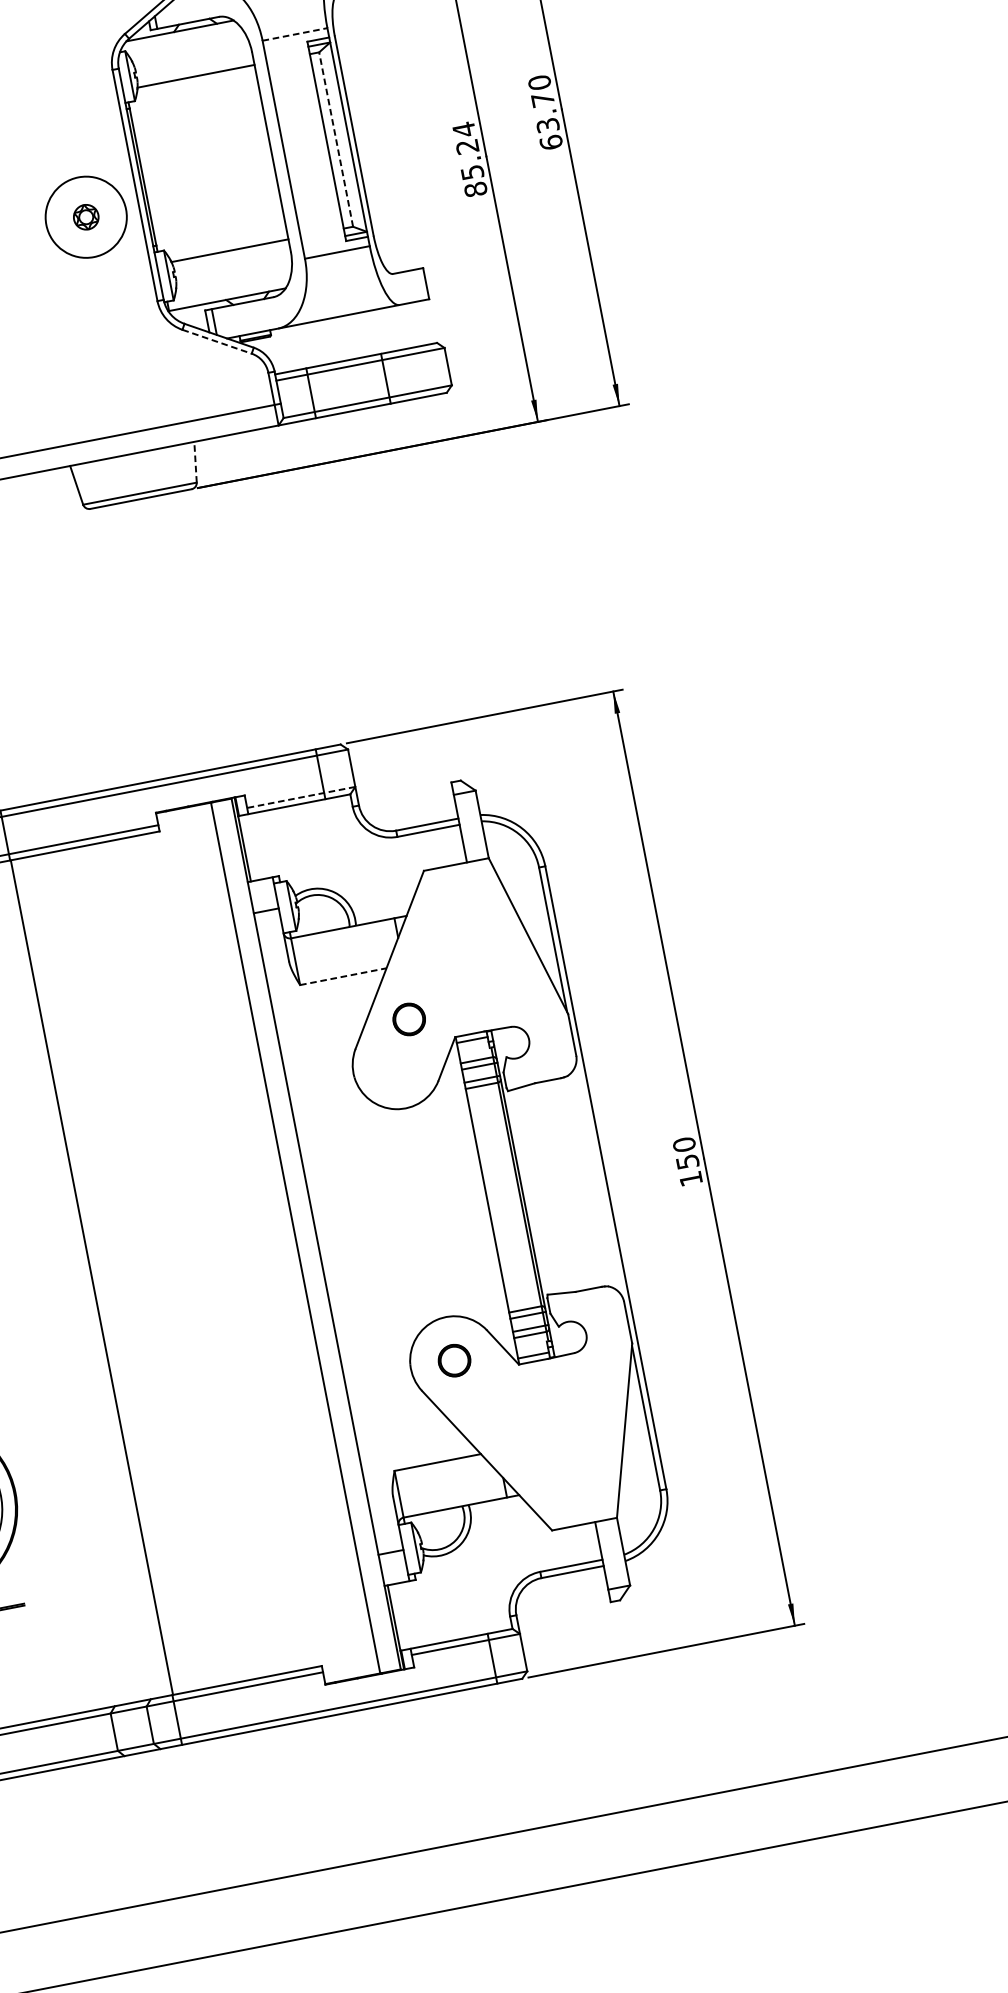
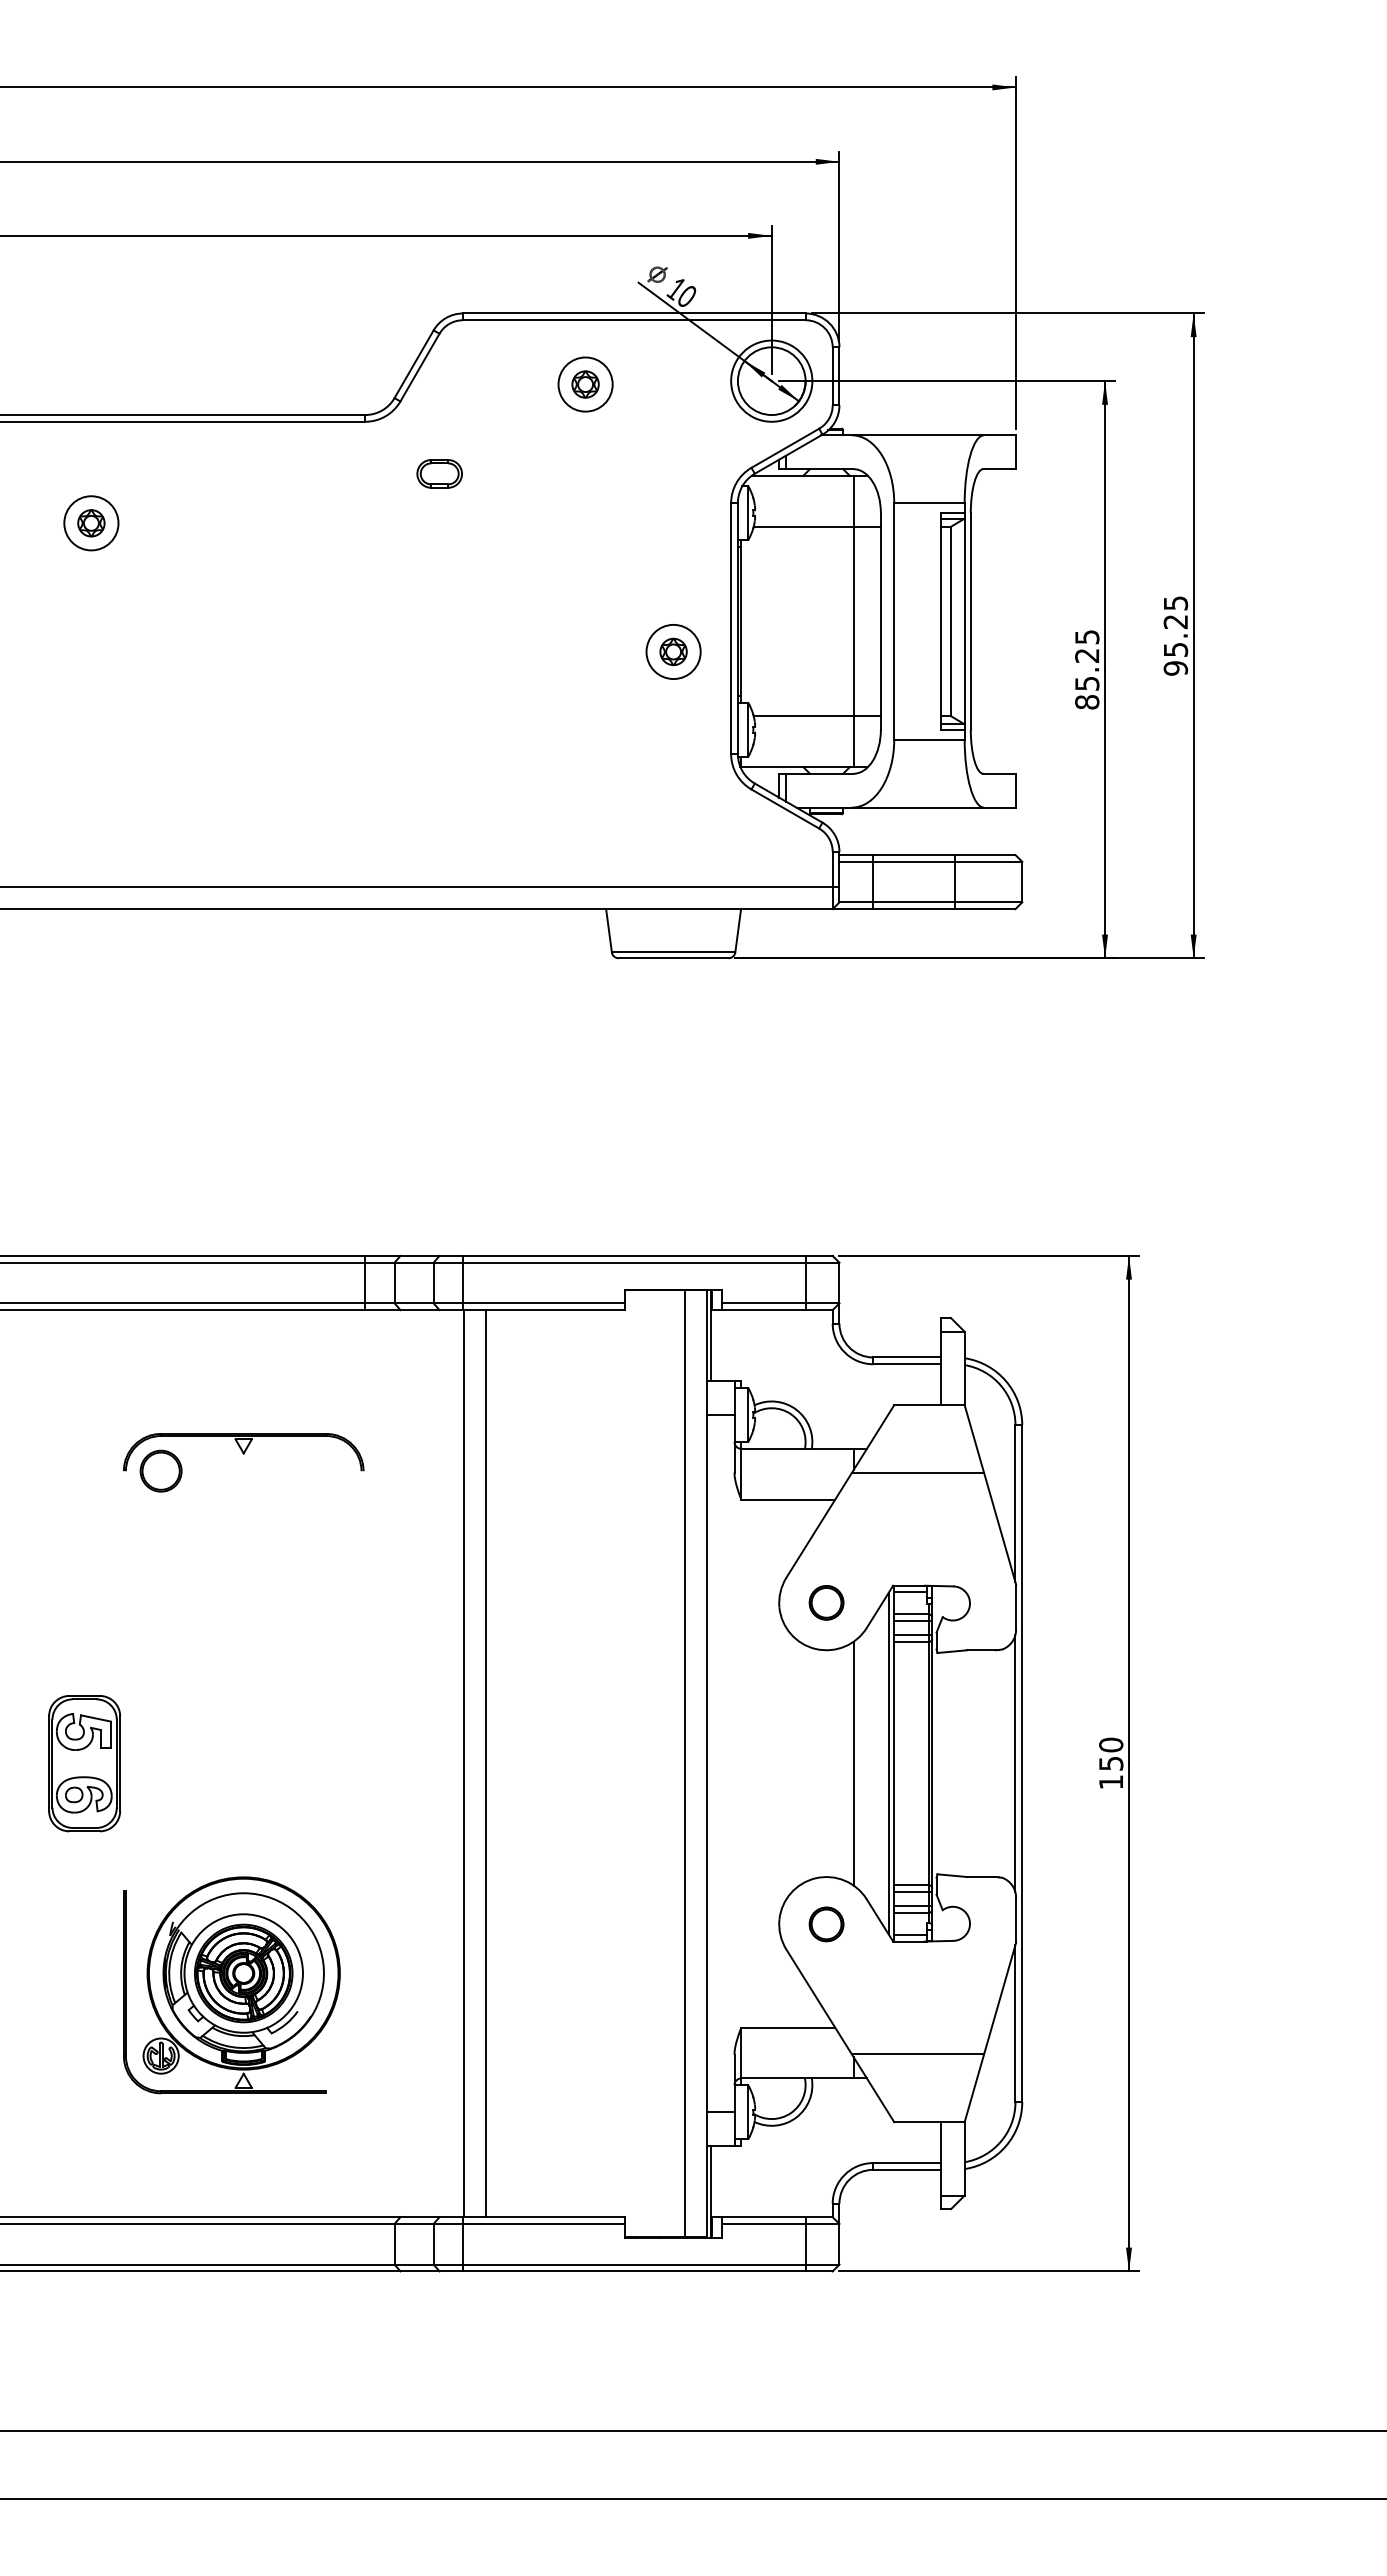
line: (295, 34) -> (929, 503), dashed -> solid
text: (545, 112) -> (1175, 635), 63.70 -> 95.25
text: (464, 129) -> (1087, 636), 85.24 -> 85.25
line: (336, 139) -> (951, 621), dashed -> solid
line: (246, 157) -> (853, 621), added
circle: (86, 216) -> (673, 651), size x0.62
line: (217, 342) -> (785, 809), dashed -> solid
line: (195, 461) -> (738, 930), dashed -> solid
line: (301, 797) -> (780, 1303), dashed -> solid
line: (457, 928) -> (917, 1472), added
line: (343, 976) -> (788, 1499), dashed -> solid
part: (409, 1019) -> (826, 1602), moved
line: (599, 1178) -> (1015, 1763), added
line: (482, 1201) -> (888, 1763), added
line: (450, 1207) -> (853, 1763), added
line: (112, 1273) -> (486, 1763), added
line: (561, 1464) -> (917, 2054), added

